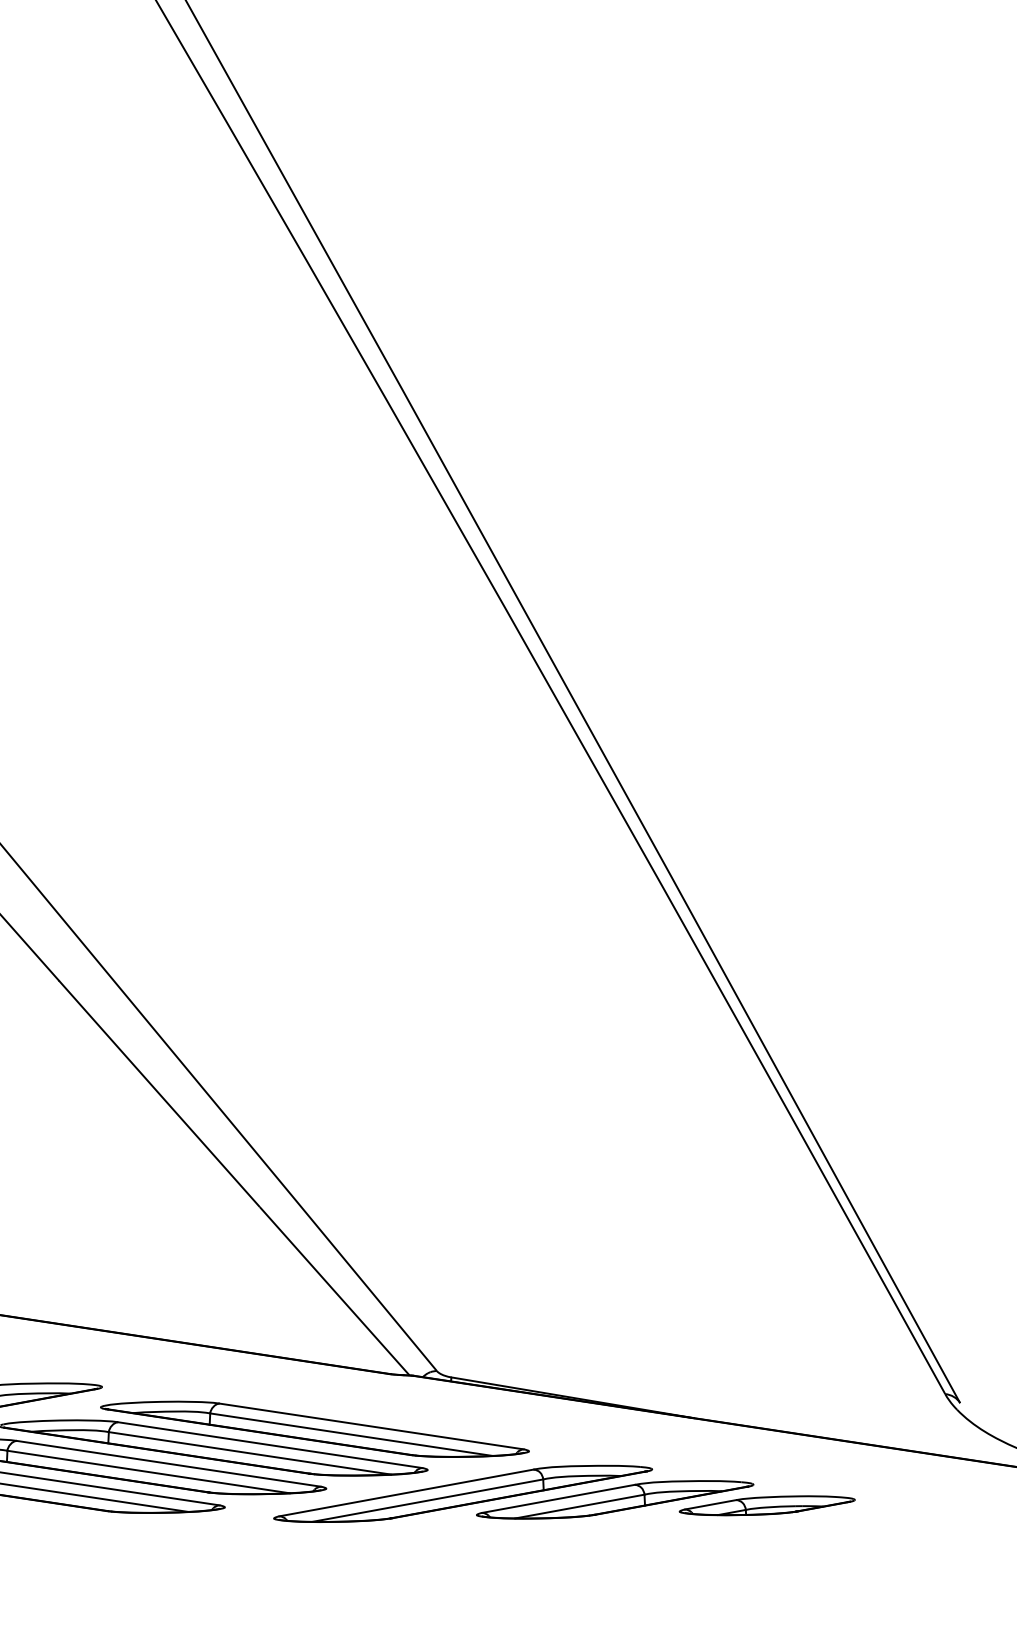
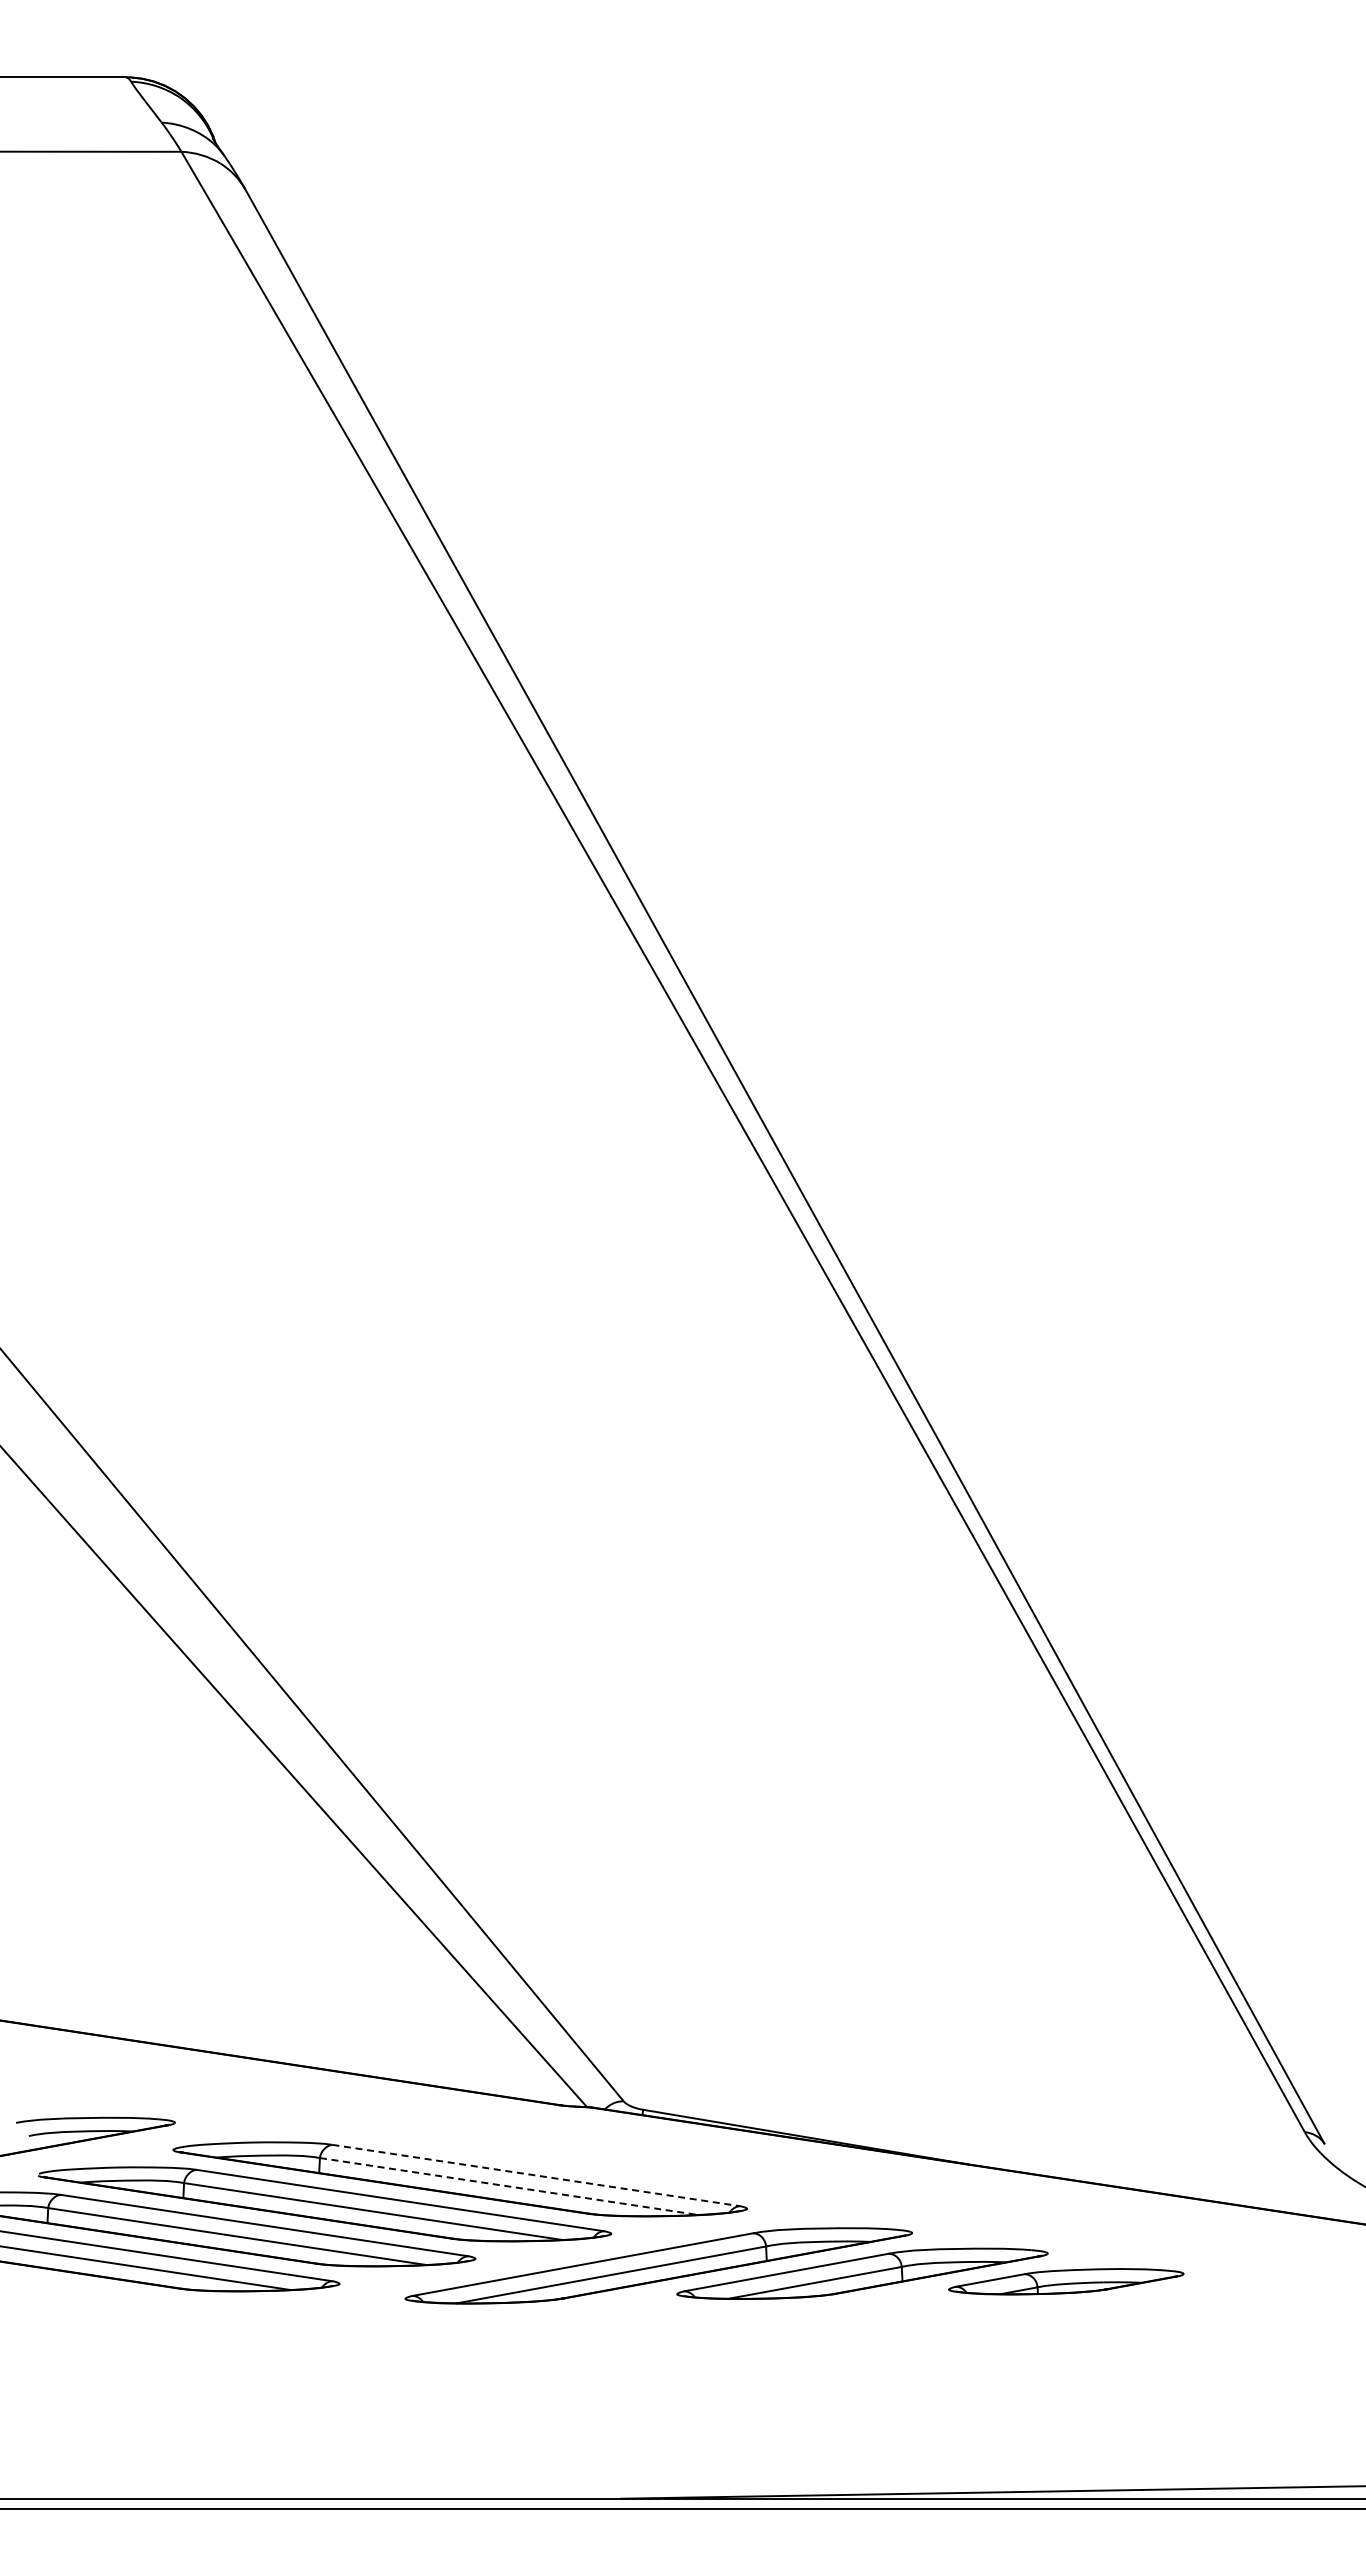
line: (371, 1426) -> (536, 2175), solid -> dashed
line: (351, 1434) -> (509, 2186), solid -> dashed

